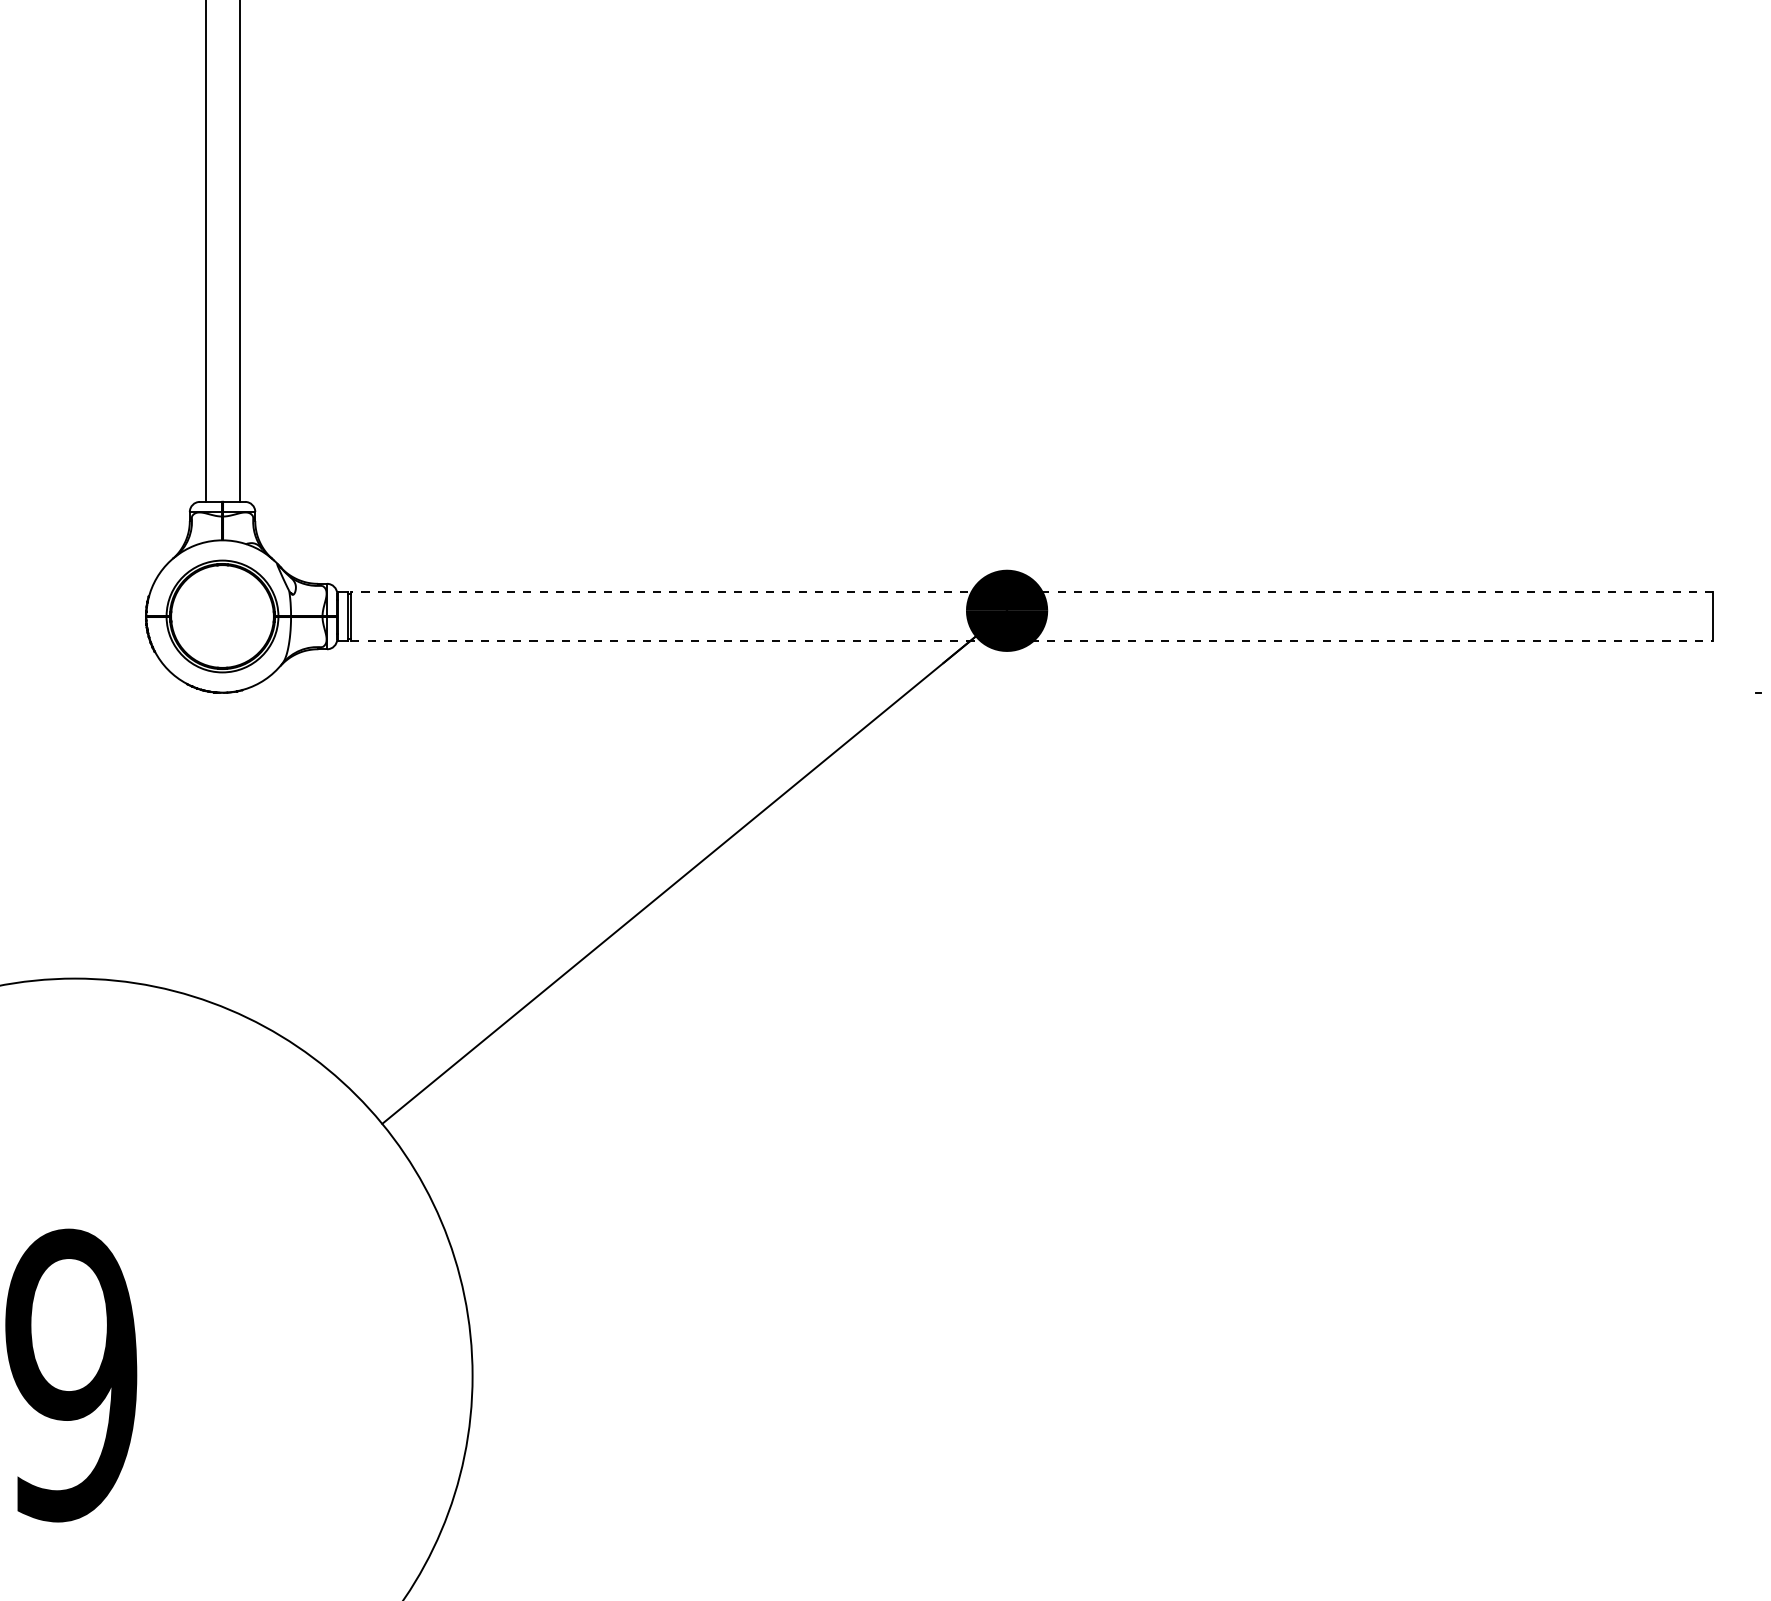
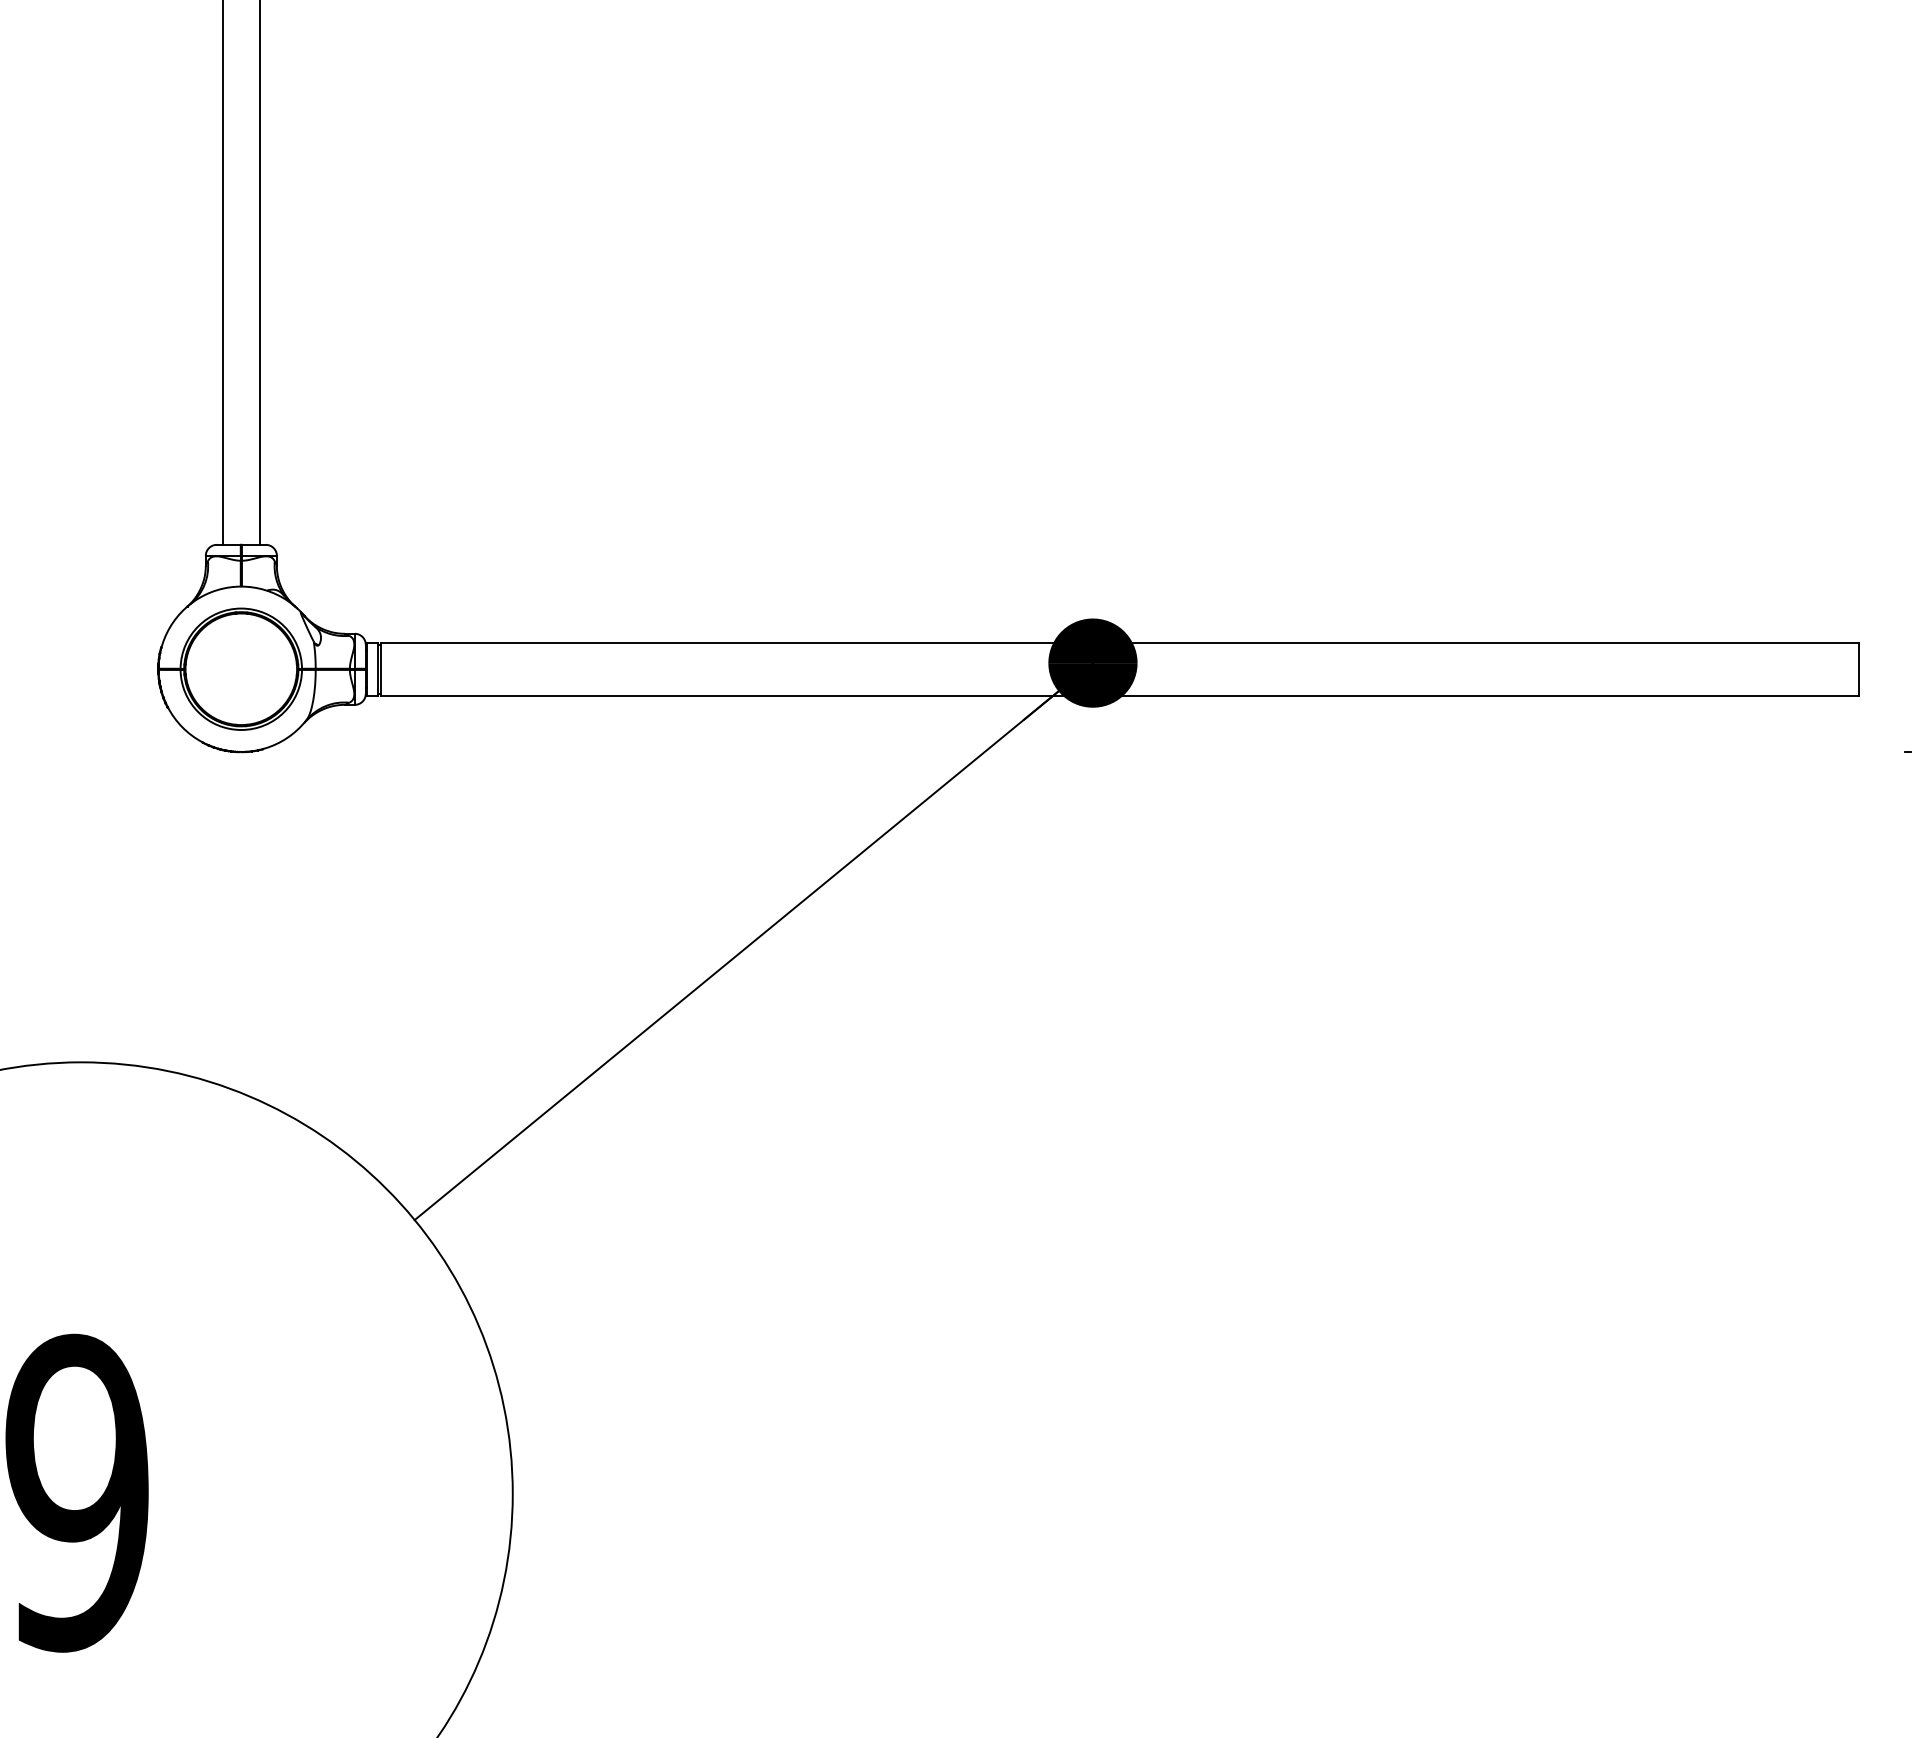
line: (1031, 591) -> (1119, 642), dashed -> solid
line: (1032, 640) -> (1120, 695), dashed -> solid

